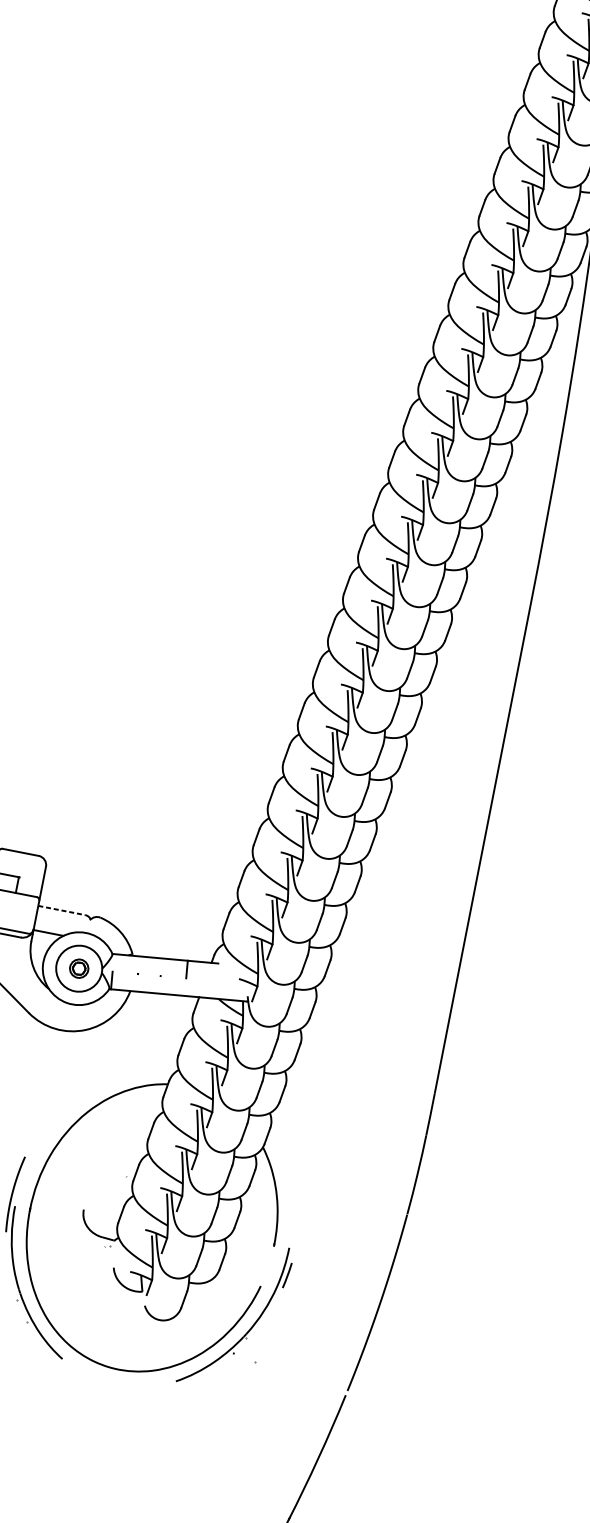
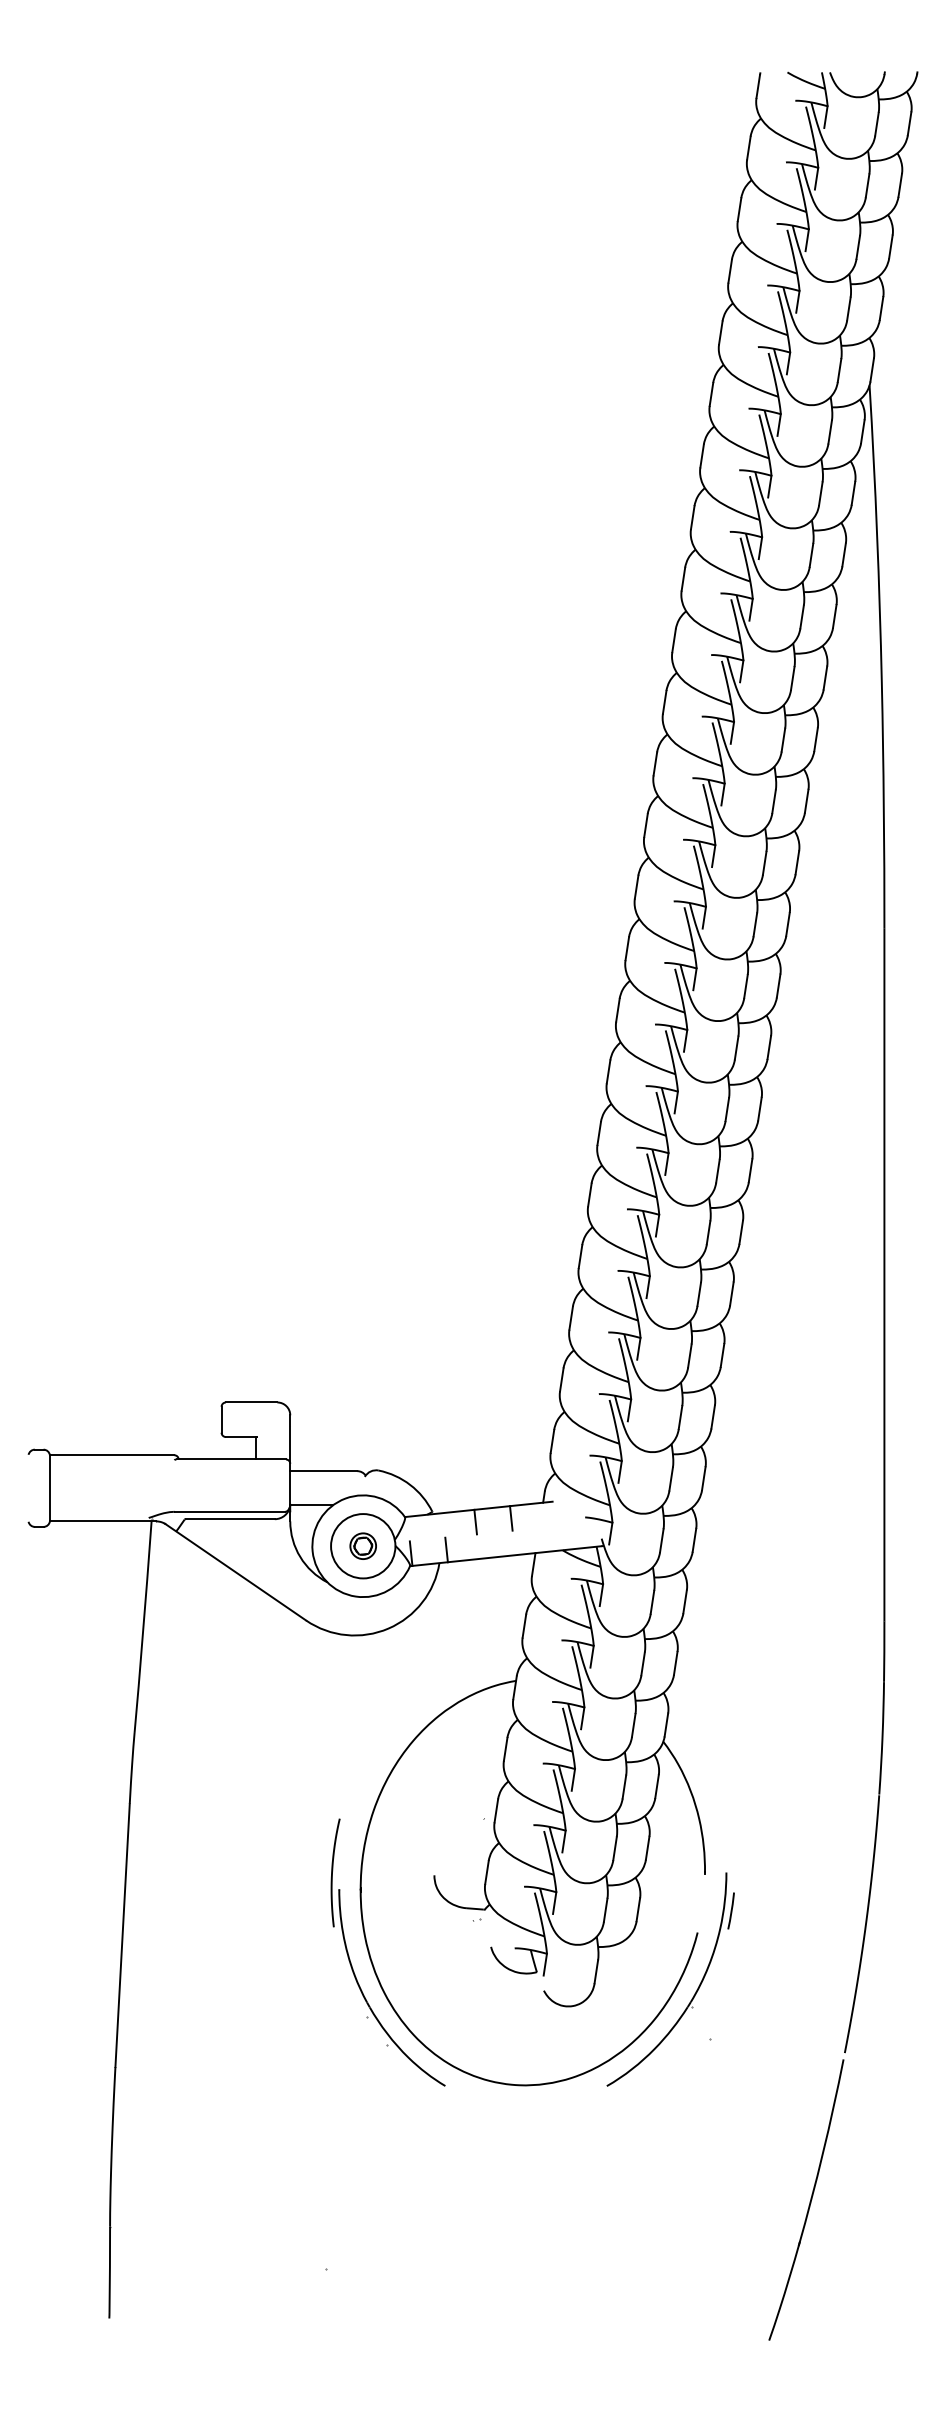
line: (62, 910) -> (324, 1471), dashed -> solid
line: (161, 966) -> (475, 1521), added
line: (137, 982) -> (446, 1549), added

